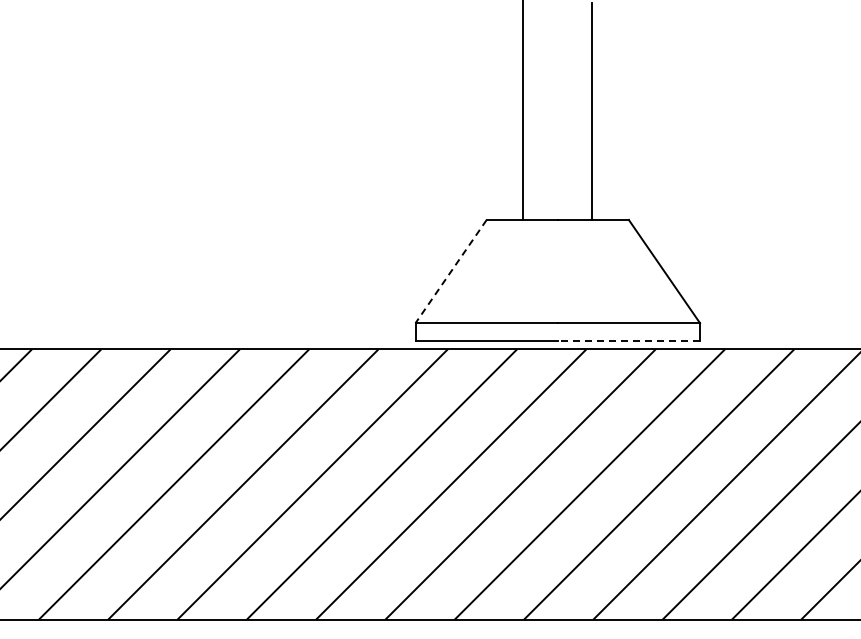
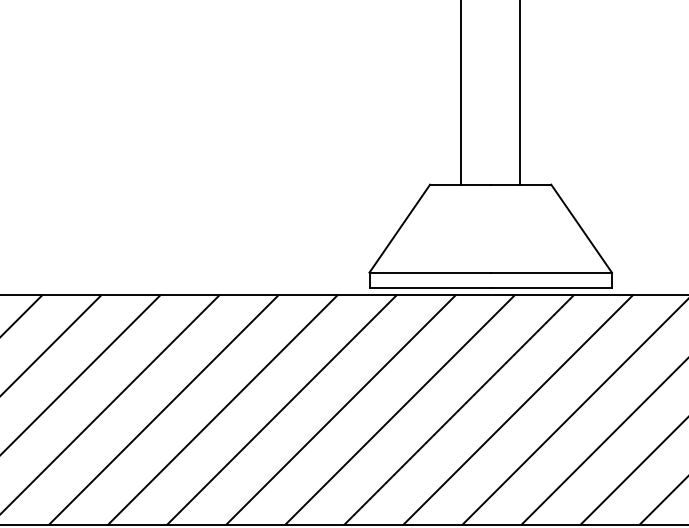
line: (451, 271) -> (400, 228), dashed -> solid
line: (628, 340) -> (550, 287), dashed -> solid

